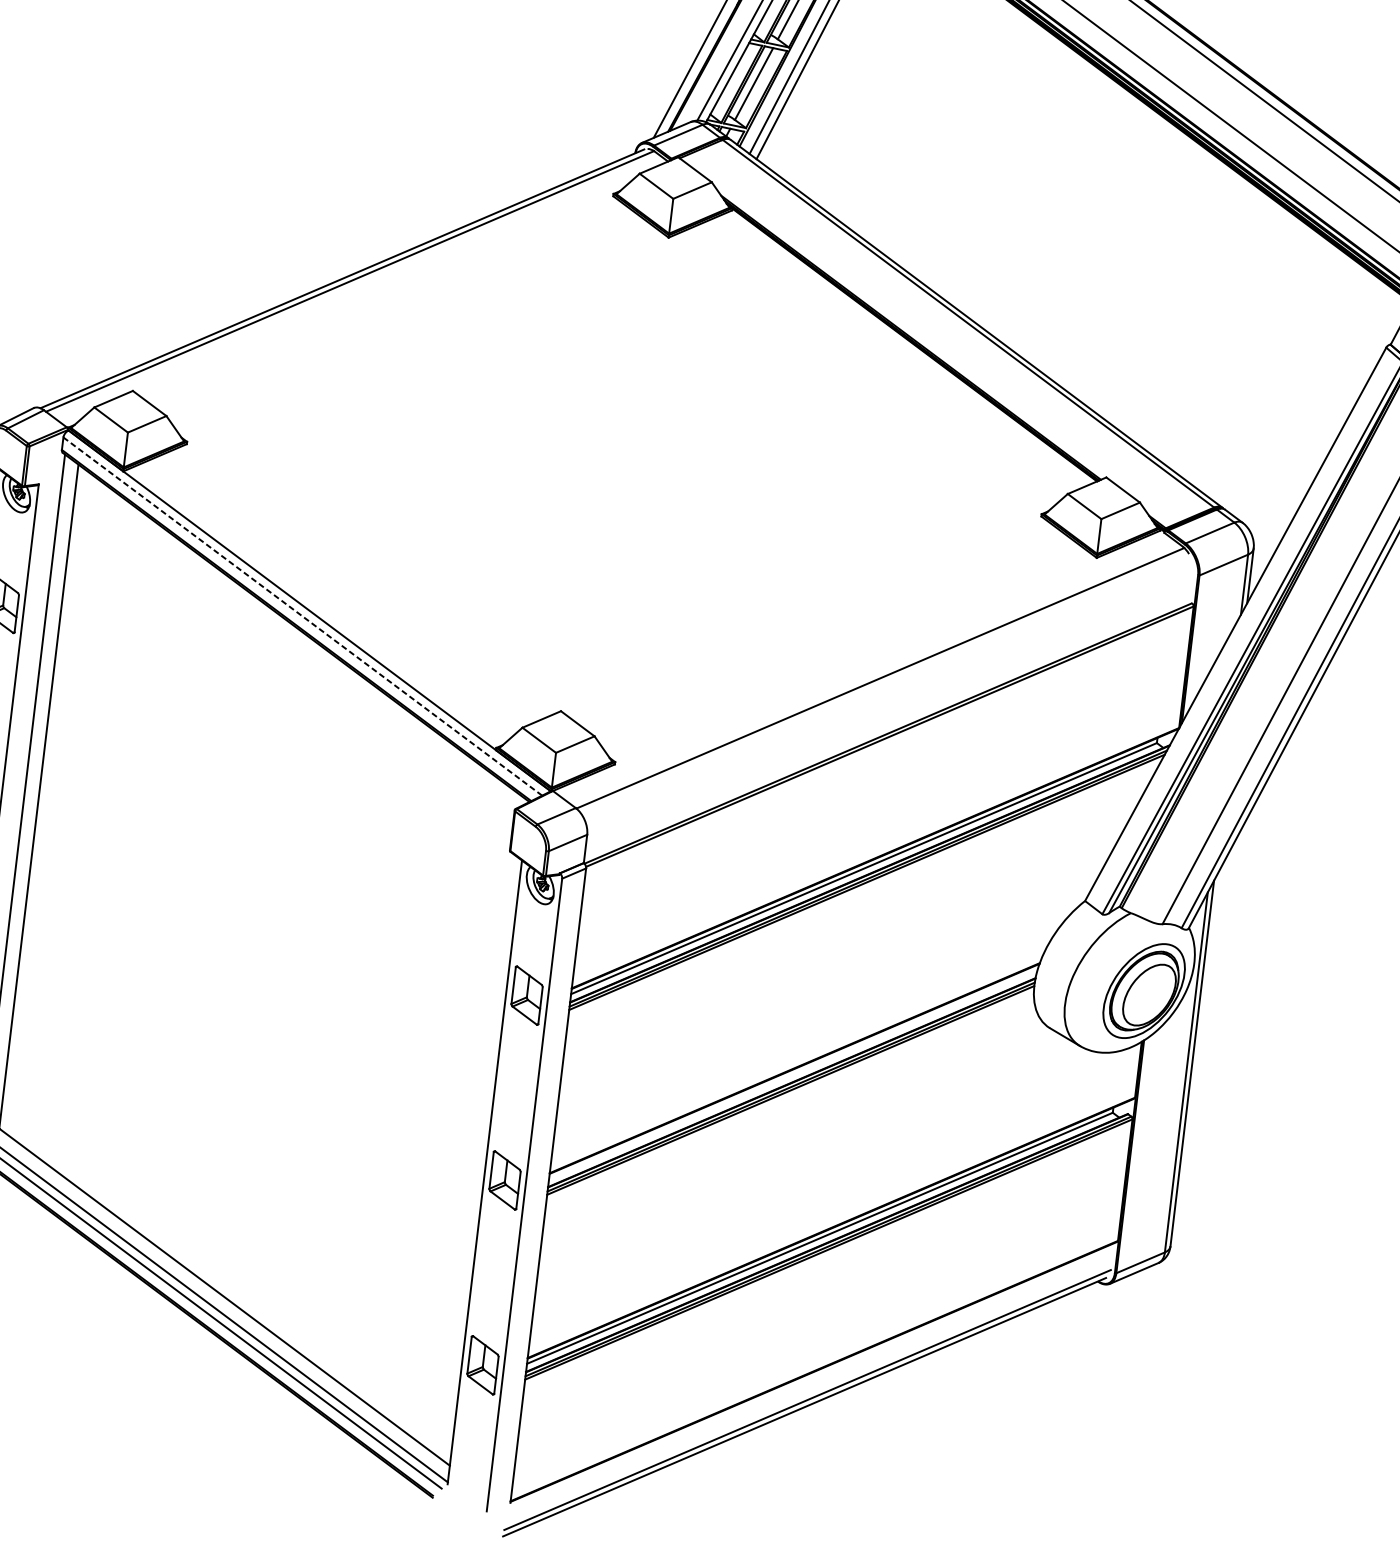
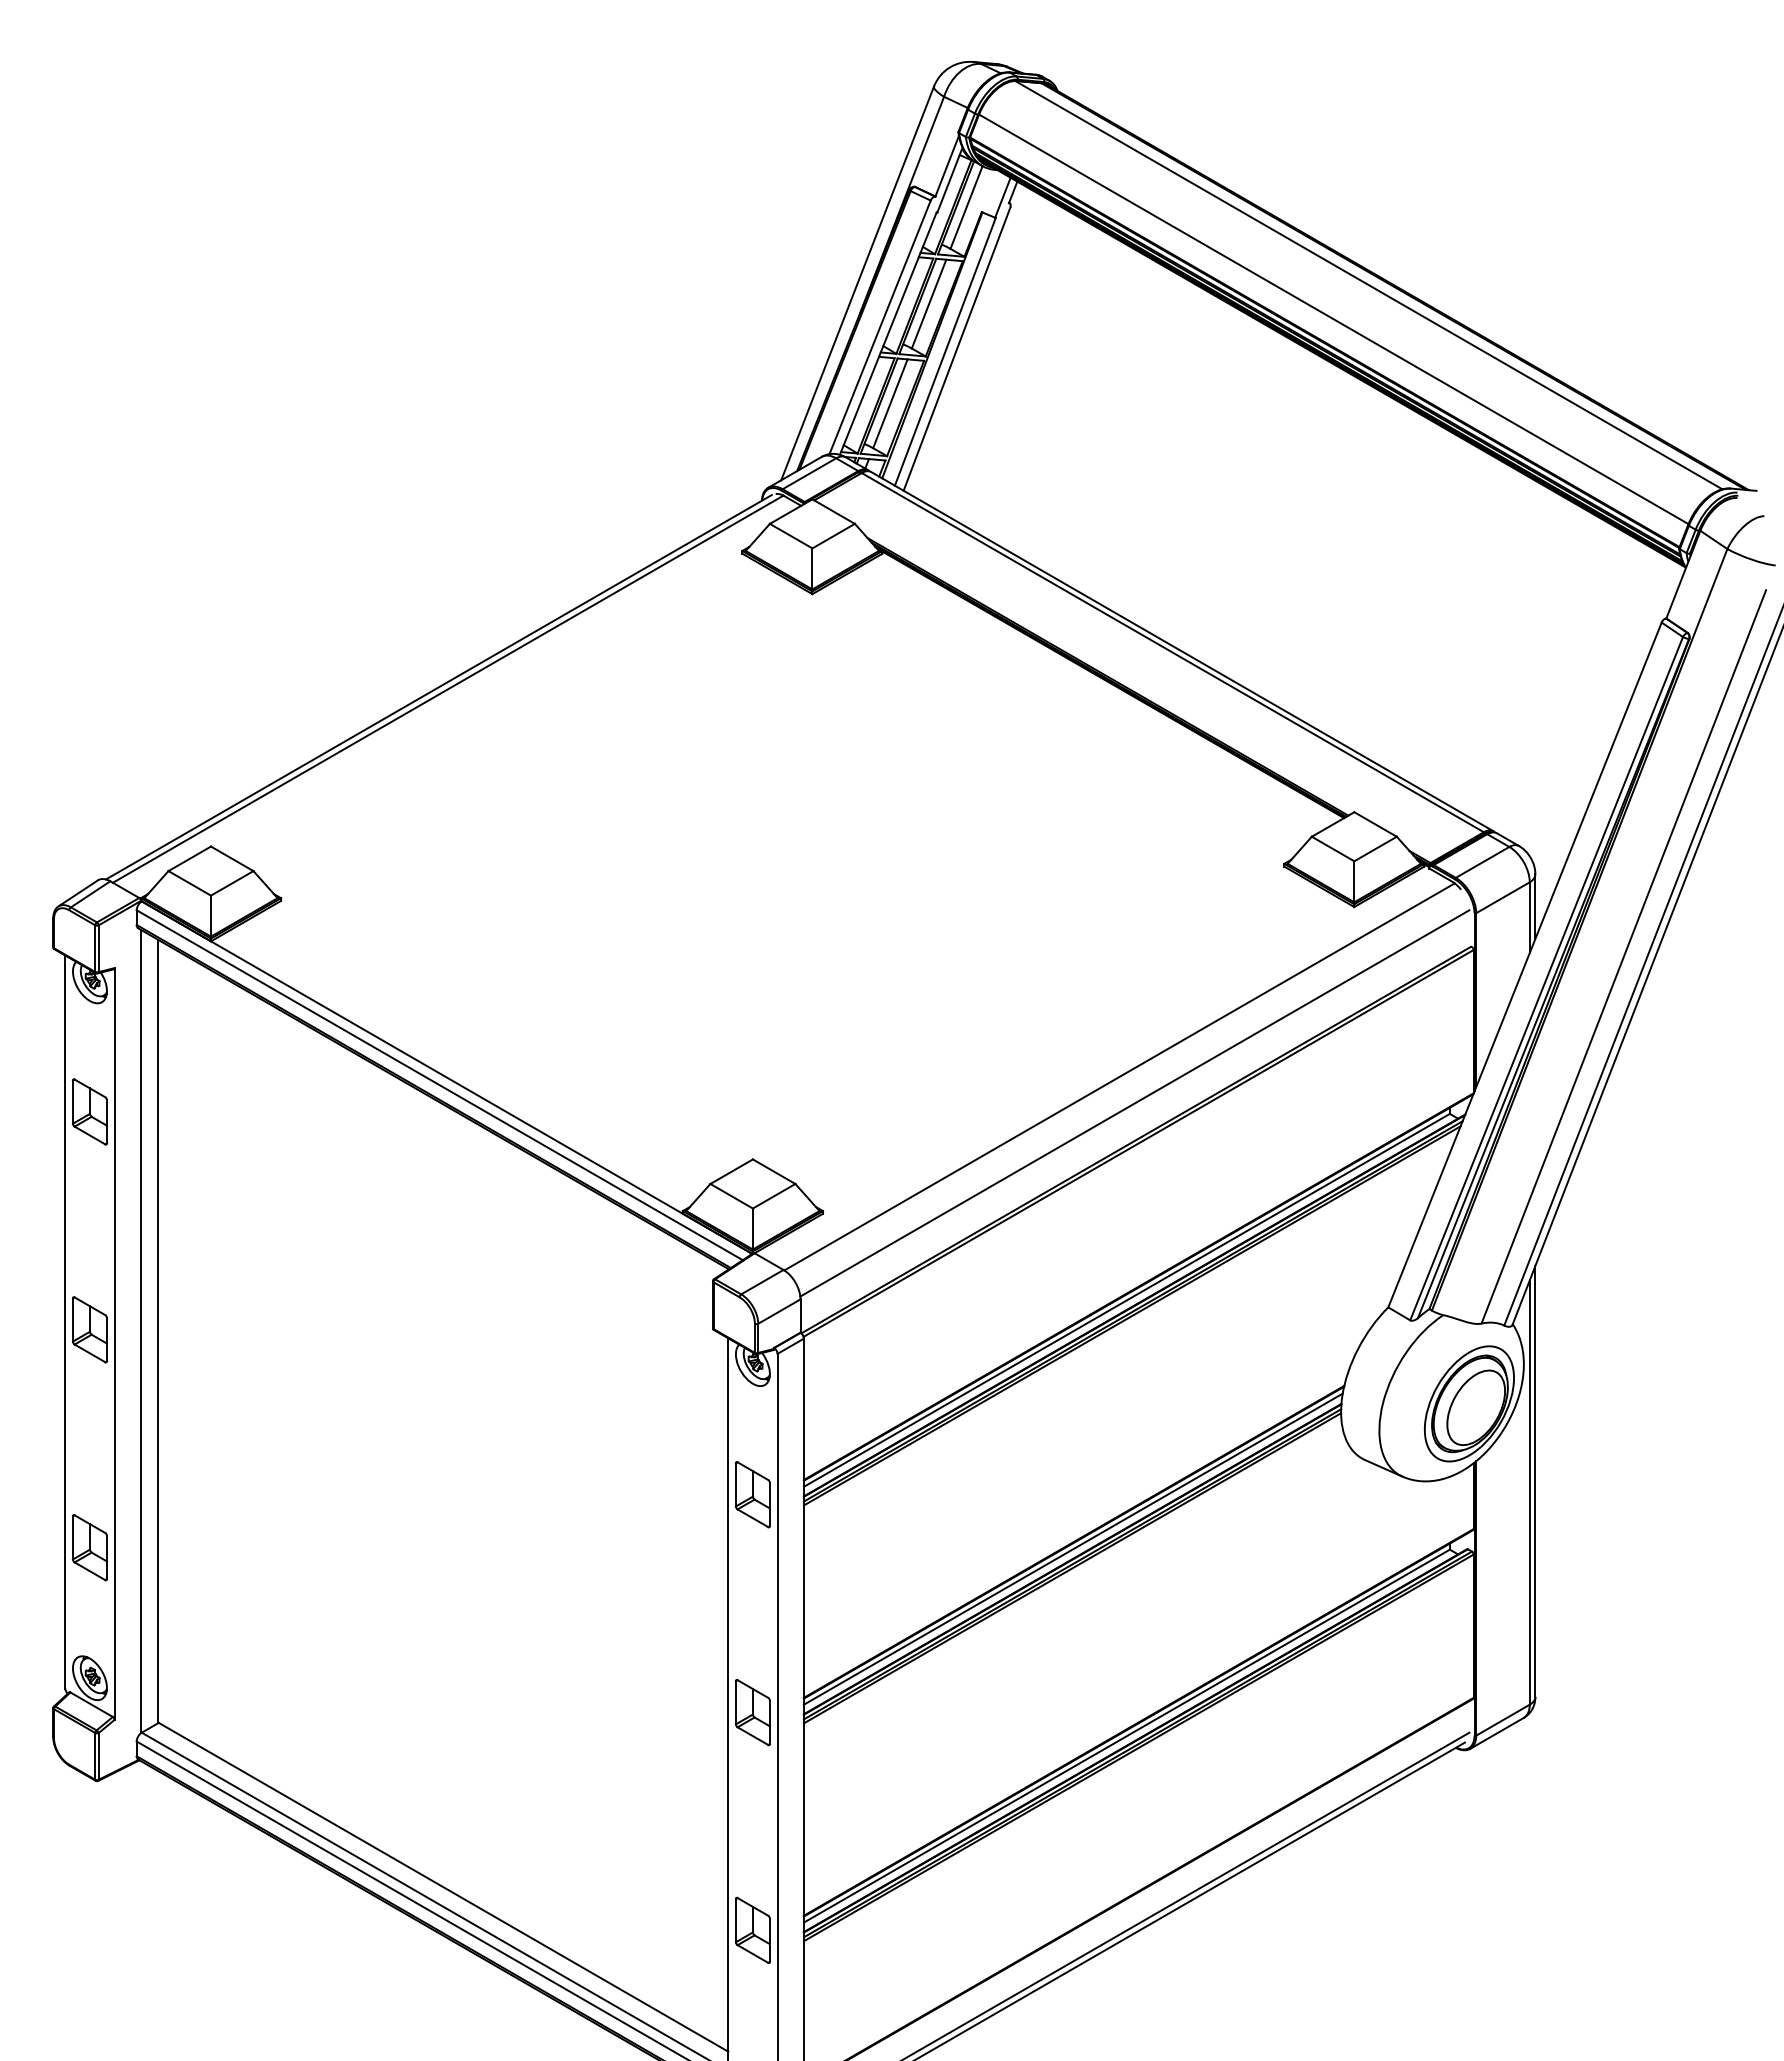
line: (302, 616) -> (439, 1085), dashed -> solid
line: (890, 702) -> (1134, 1103), added
line: (792, 1073) -> (1072, 1548), added

